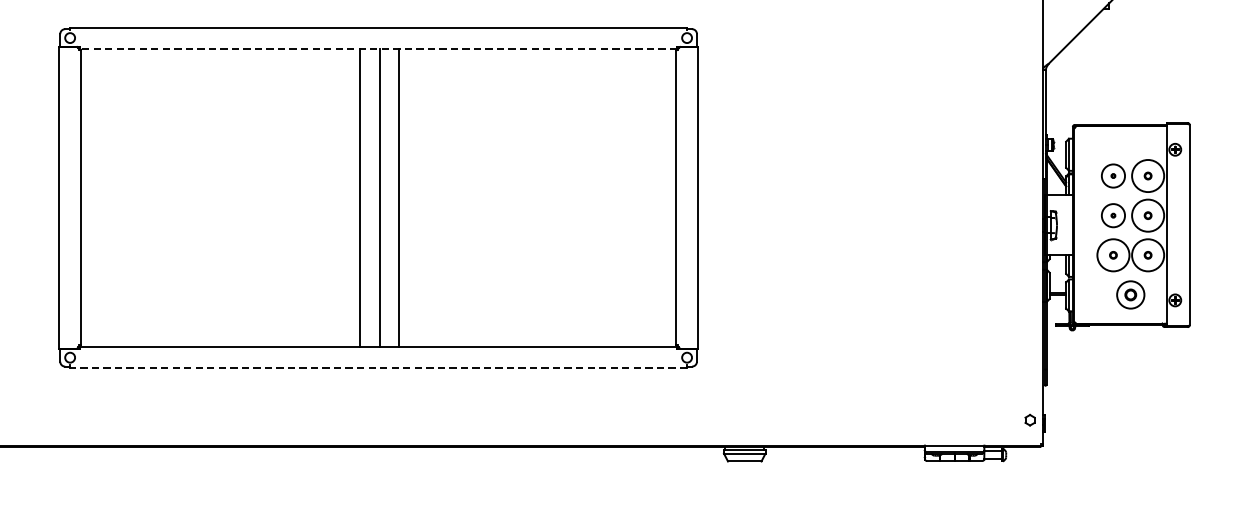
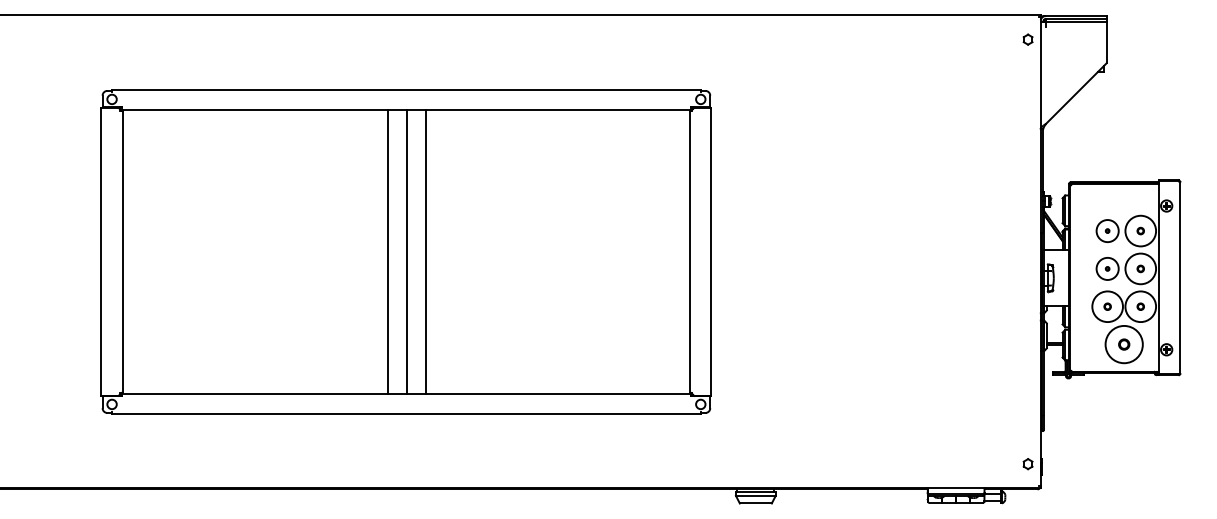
line: (378, 49) -> (406, 110), dashed -> solid
circle: (1130, 294) -> (1123, 344), size x1.43
line: (377, 368) -> (405, 414), dashed -> solid

